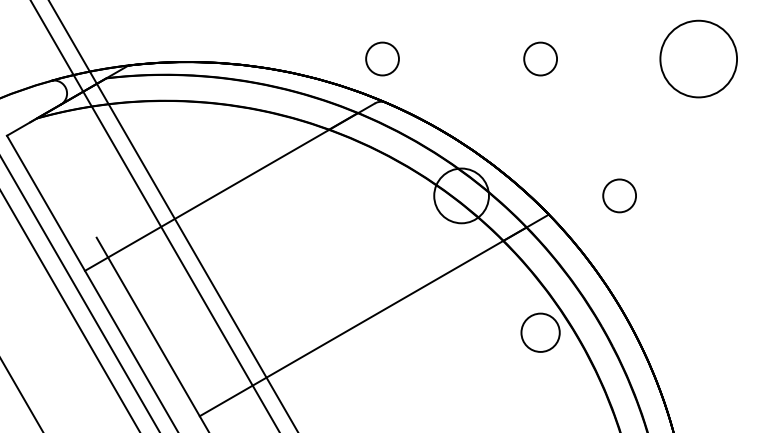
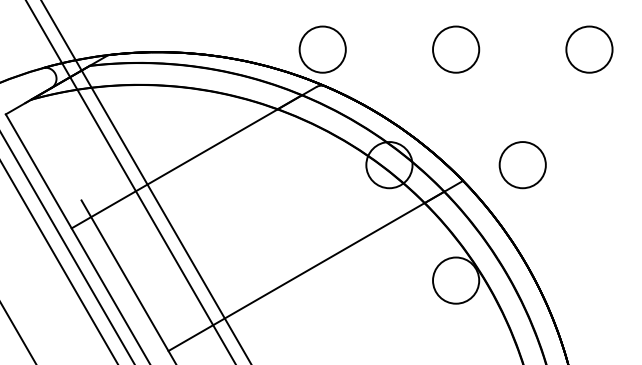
circle: (382, 58) -> (322, 49), size x1.67
circle: (540, 58) -> (456, 49), size x1.67
circle: (698, 58) -> (589, 49), size x0.71
circle: (619, 195) -> (522, 164), size x1.67
circle: (540, 332) -> (456, 280), size x1.43

